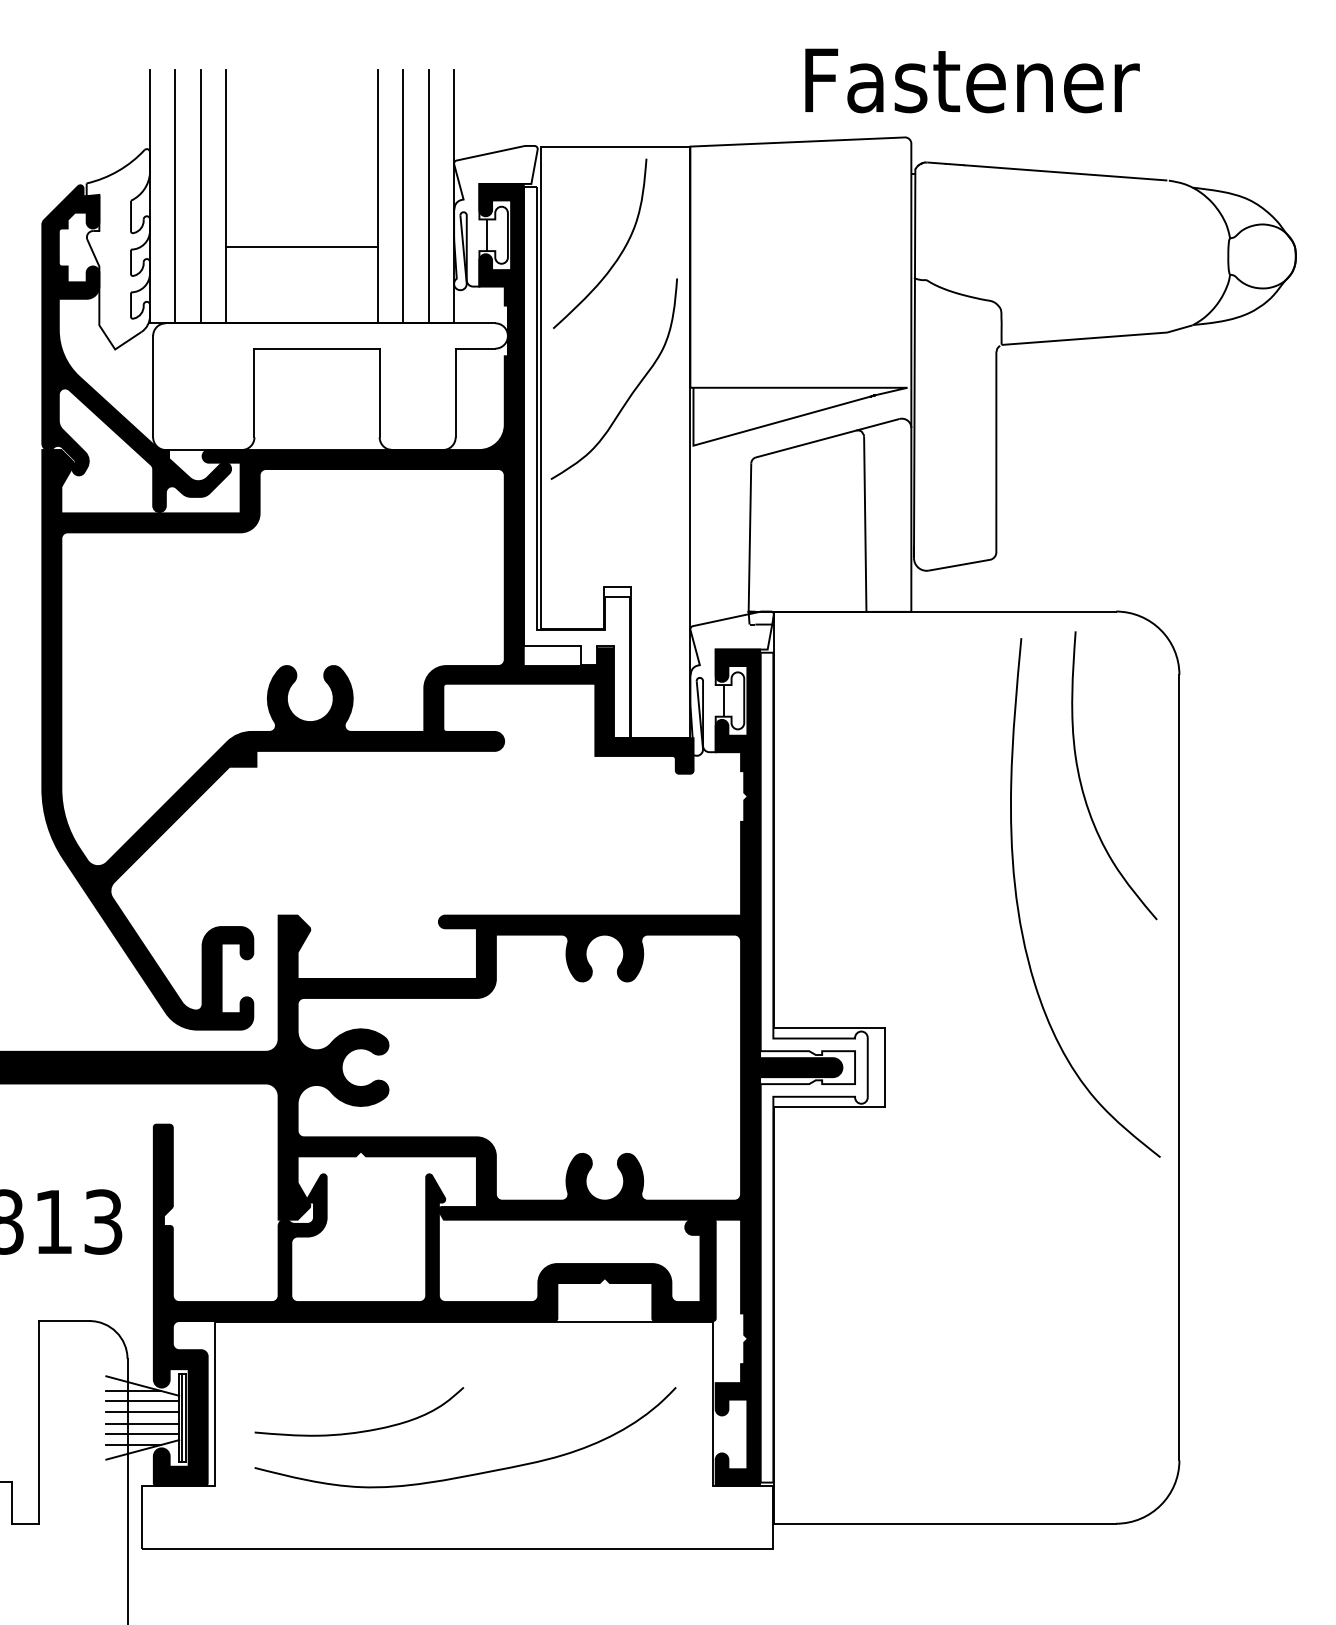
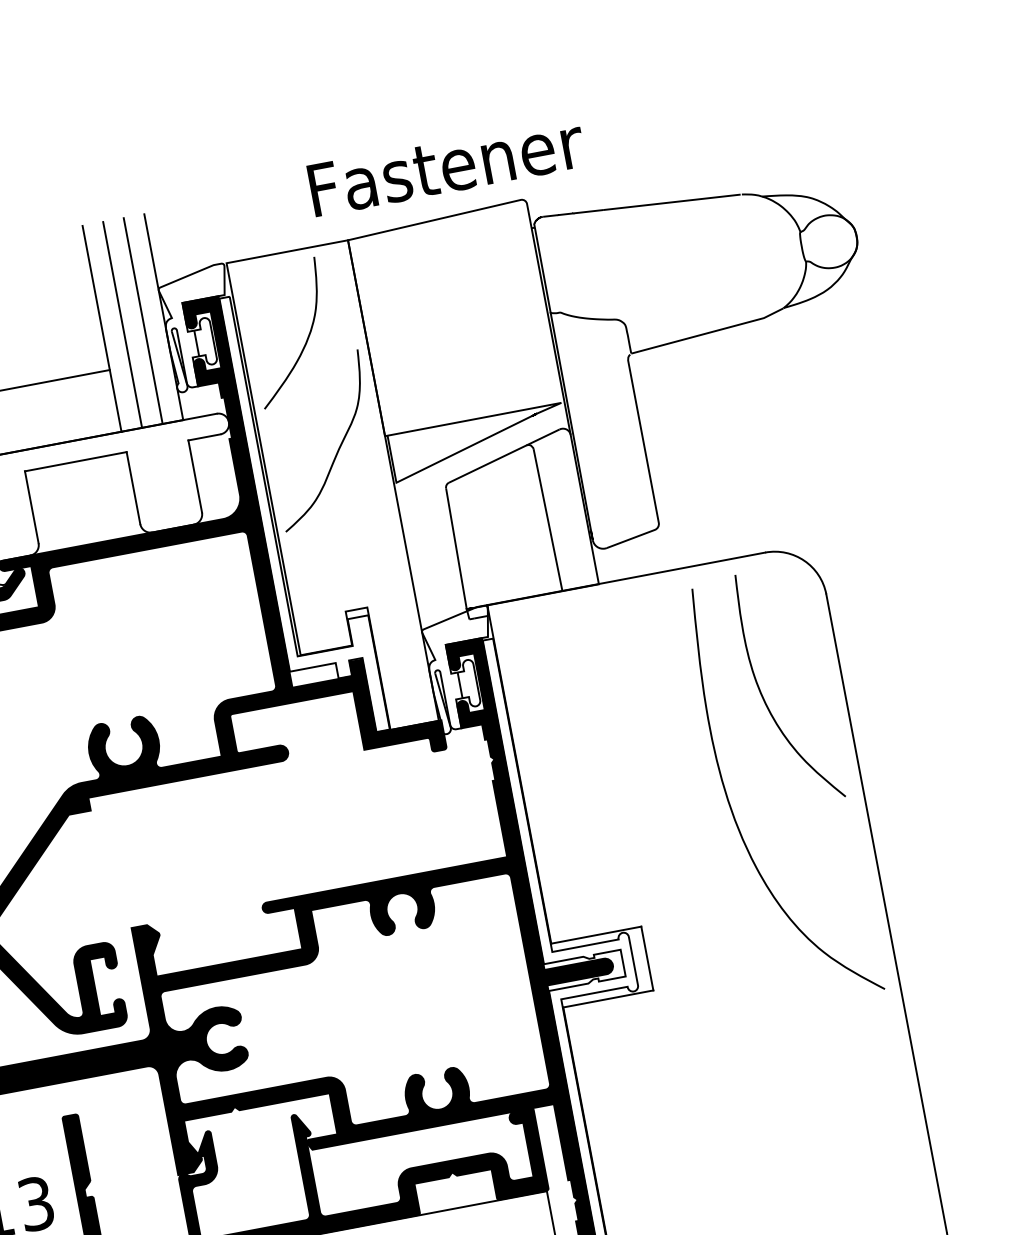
text: (972, 80) -> (446, 166), moved

